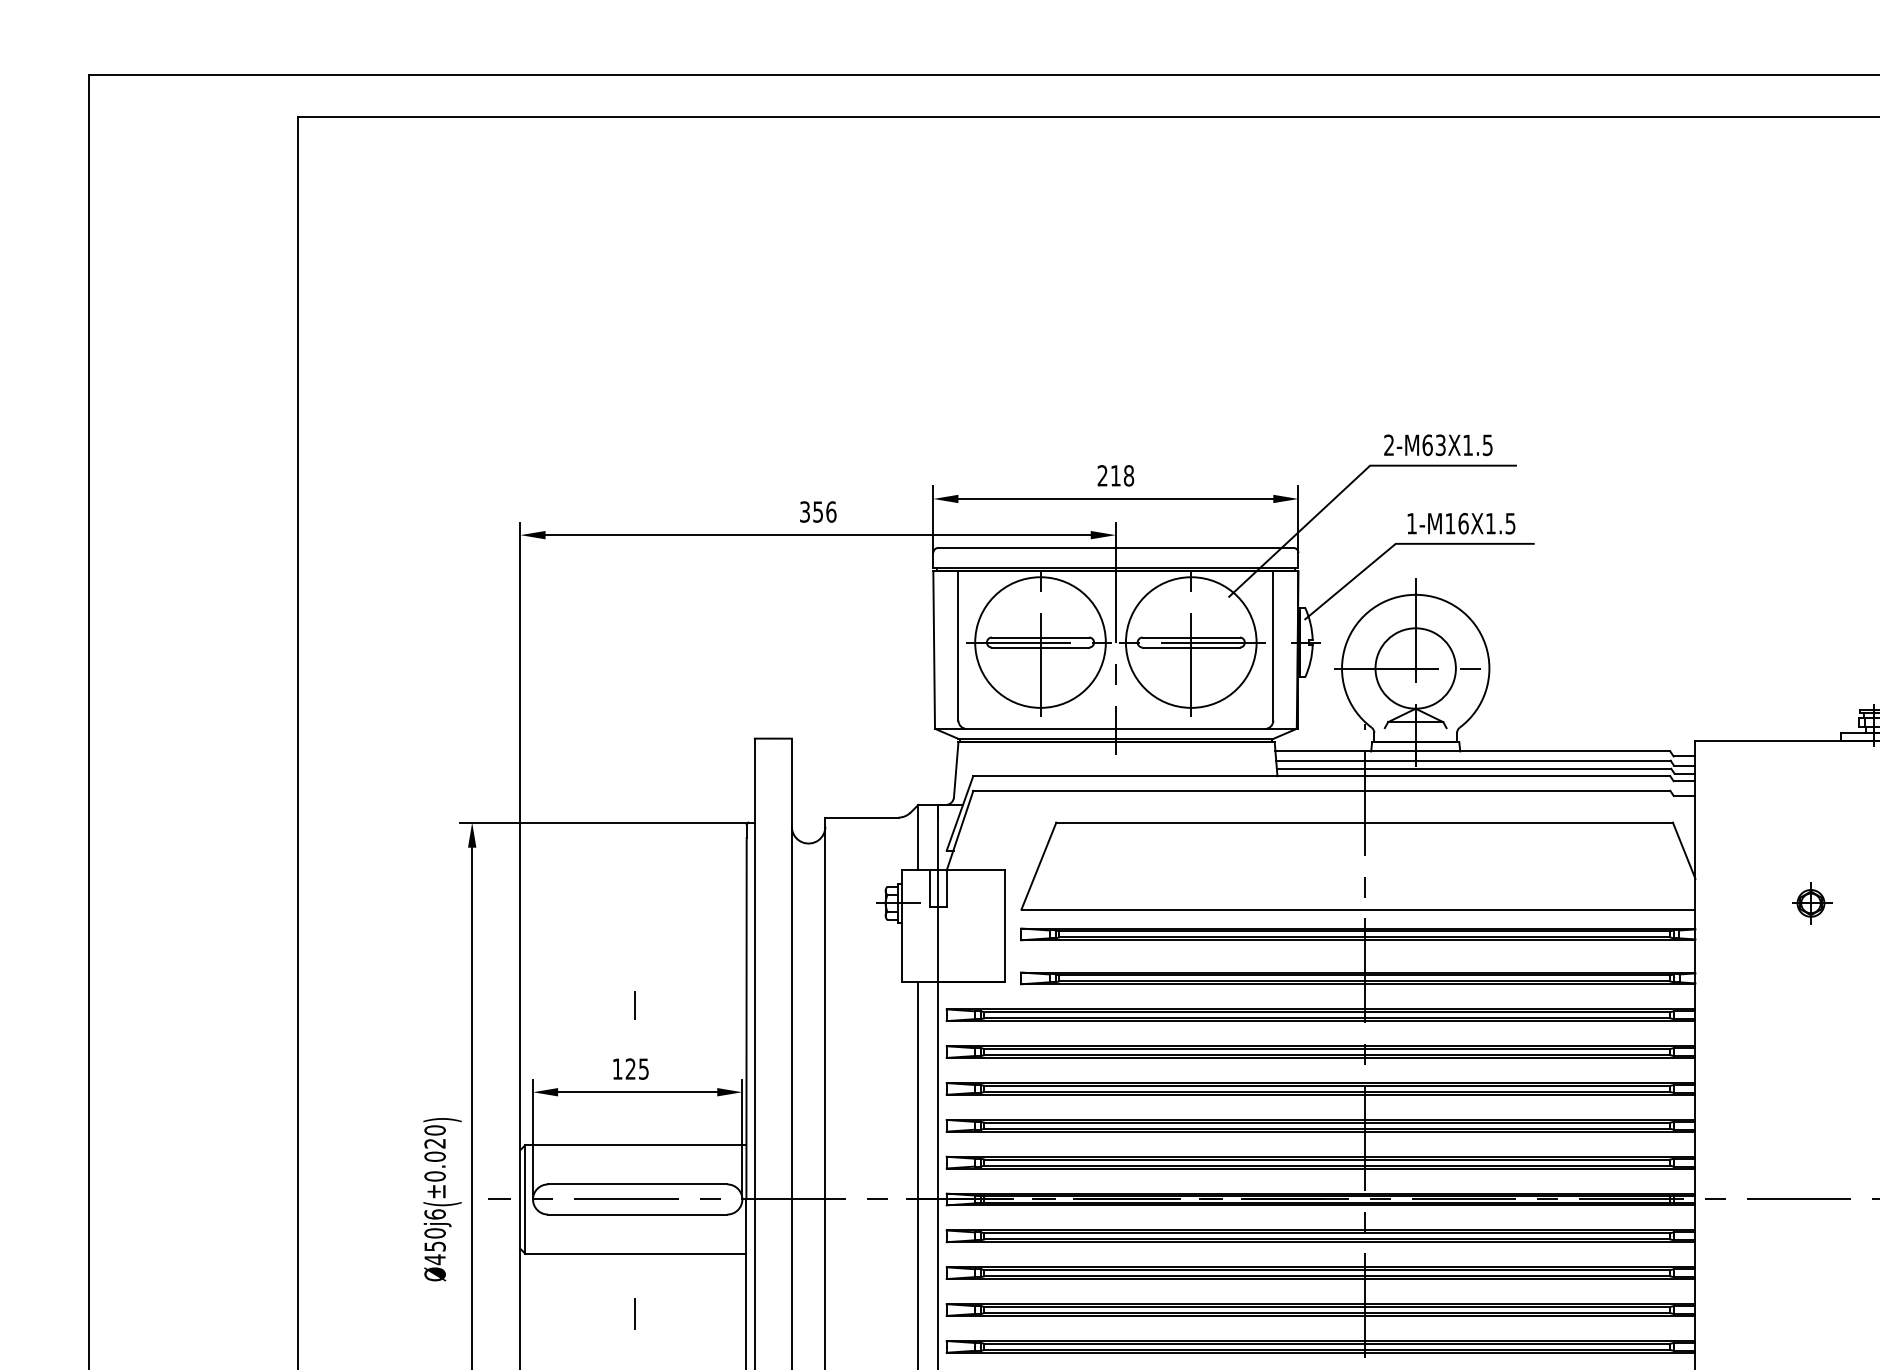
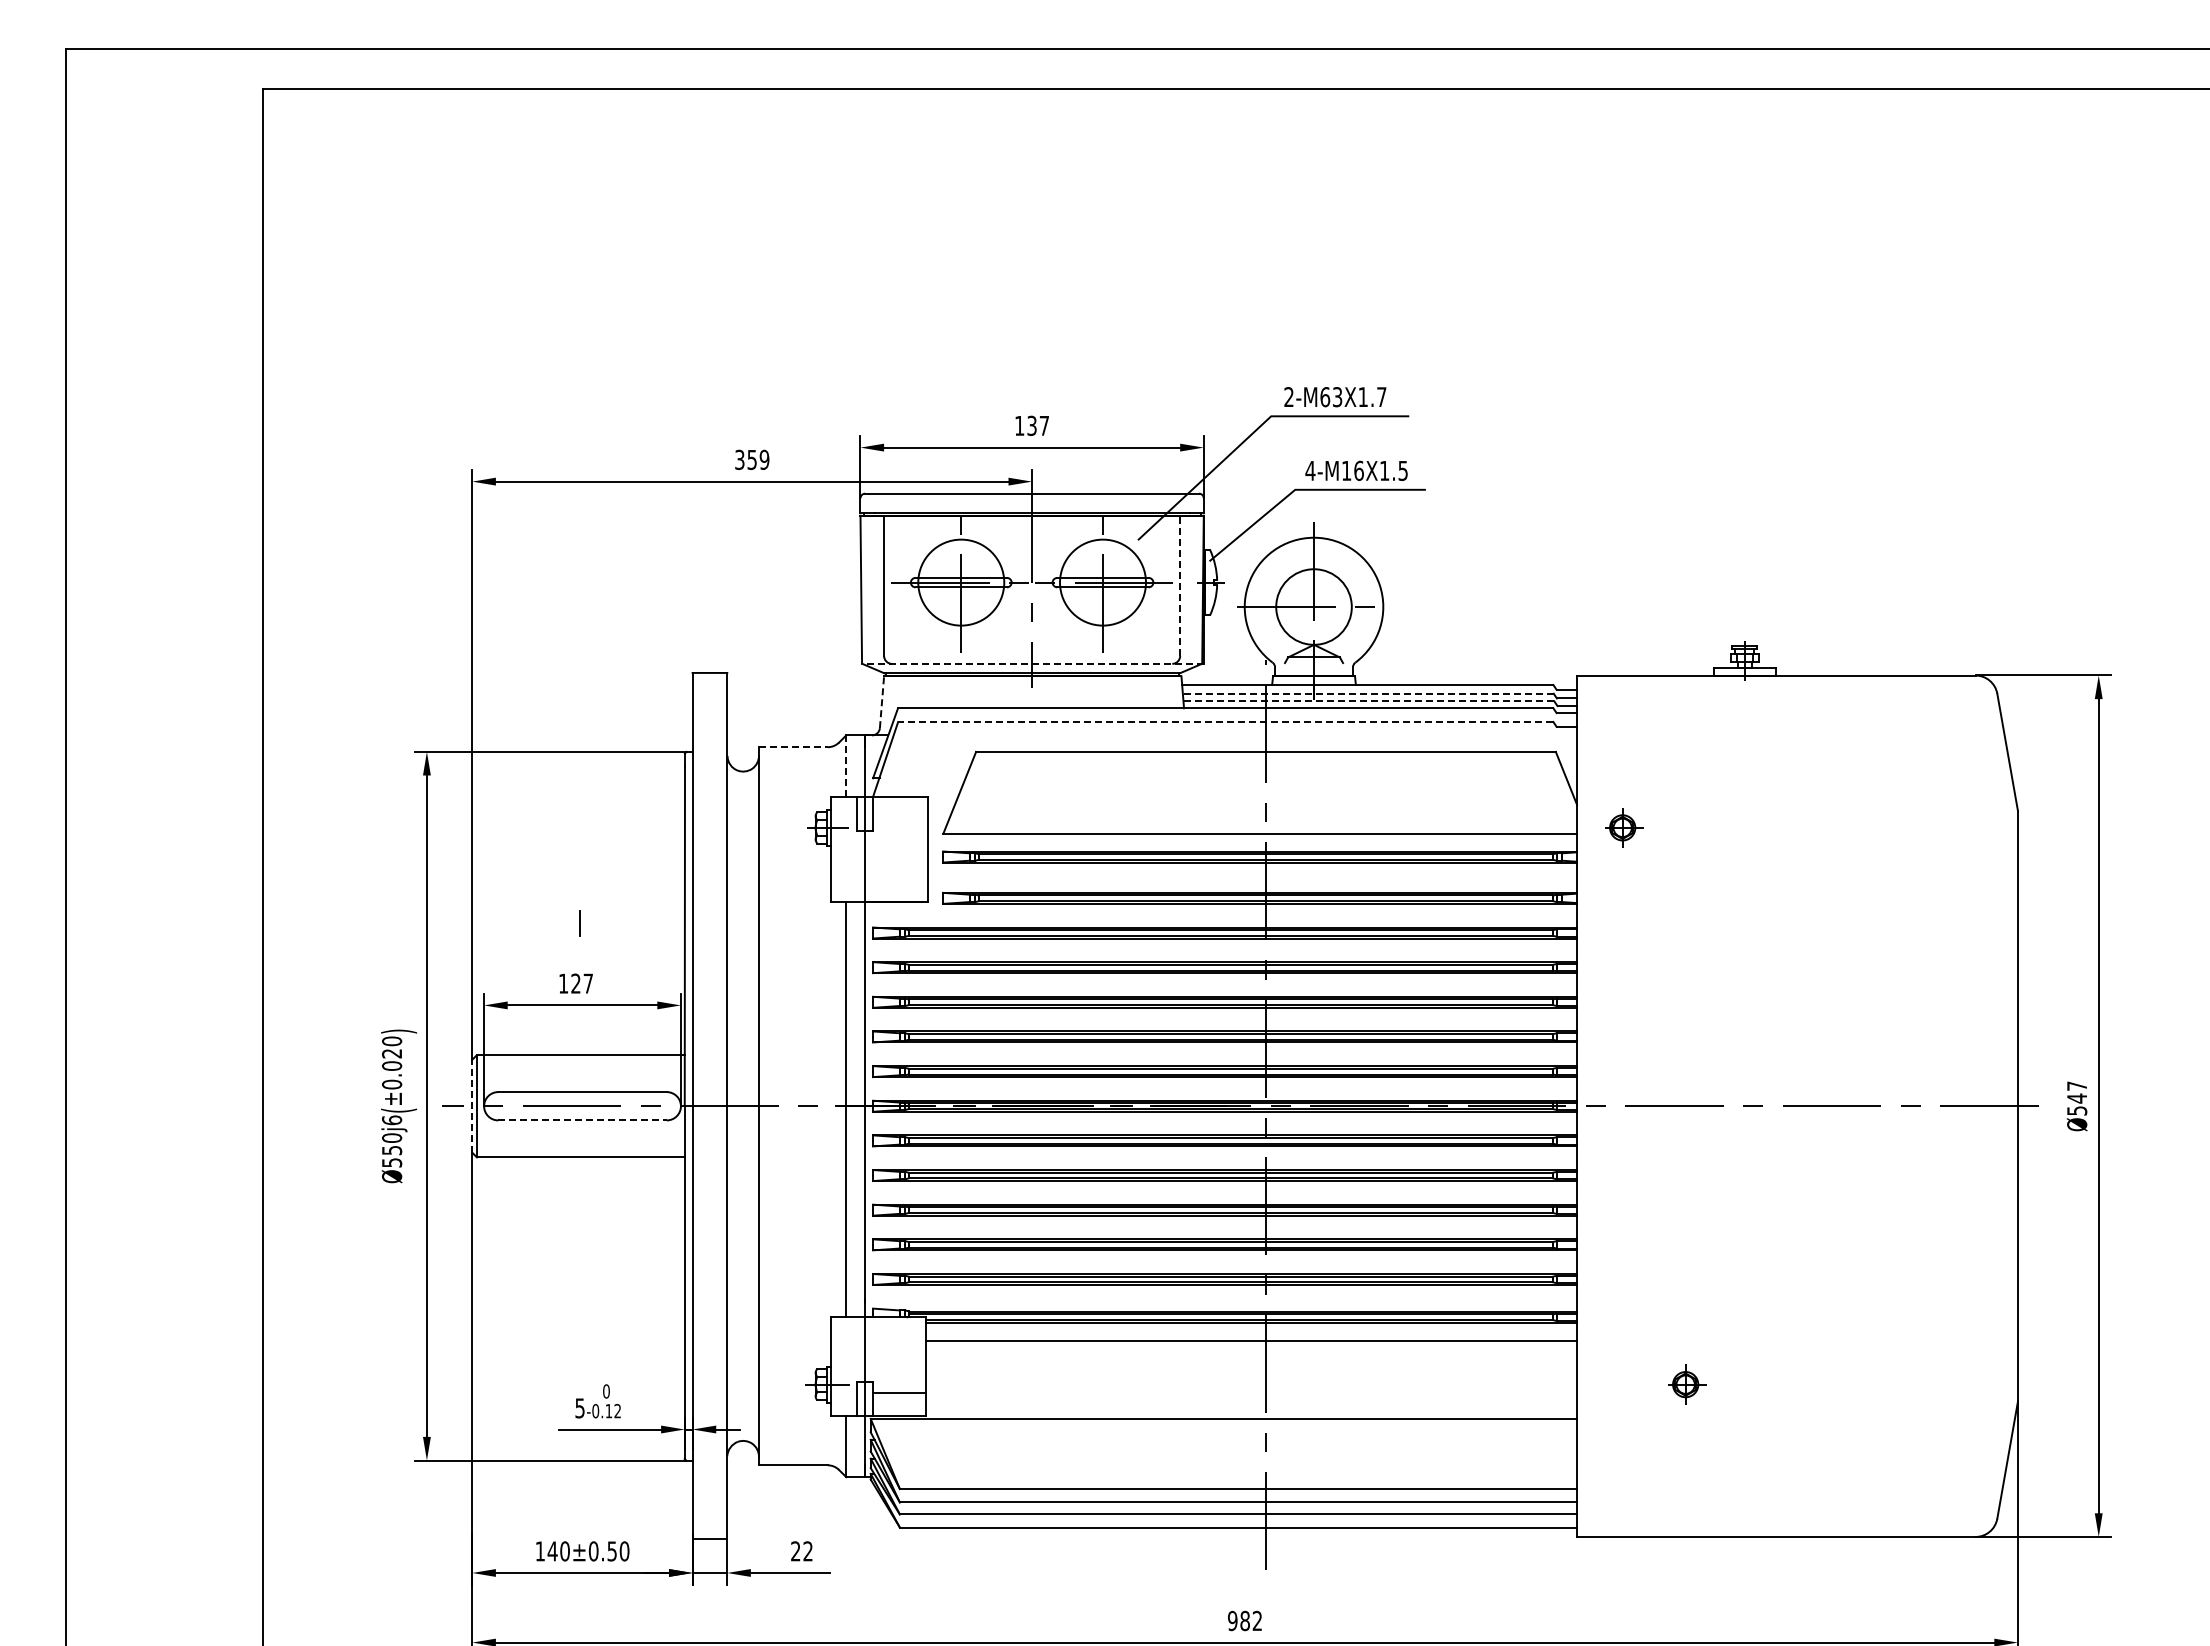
text: (1487, 445) -> (1381, 397), 2-M63X1.5 -> 2-M63X1.7
text: (1116, 475) -> (1032, 425), 218 -> 137
text: (831, 511) -> (764, 459), 356 -> 359
text: (1411, 523) -> (1310, 470), 1-M16X1.5 -> 4-M16X1.5
circle: (1039, 642) -> (960, 582), size x0.7
circle: (1190, 642) -> (1102, 582), size x0.7
line: (1273, 645) -> (1180, 585), solid -> dashed
line: (1117, 728) -> (1033, 663), solid -> dashed
line: (1472, 760) -> (1367, 693), solid -> dashed
line: (1473, 768) -> (1368, 701), solid -> dashed
line: (956, 770) -> (882, 702), solid -> dashed
line: (1321, 791) -> (1225, 722), solid -> dashed
line: (862, 817) -> (793, 747), solid -> dashed
line: (918, 838) -> (846, 766), solid -> dashed
part: (1812, 903) -> (1624, 827), moved
text: (642, 1068) -> (587, 983), 125 -> 127
line: (520, 1198) -> (472, 1105), solid -> dashed
line: (638, 1214) -> (583, 1120), solid -> dashed
text: (435, 1259) -> (392, 1162), Ø450 -> Ø550
line: (634, 1313) -> (579, 1213), removed

